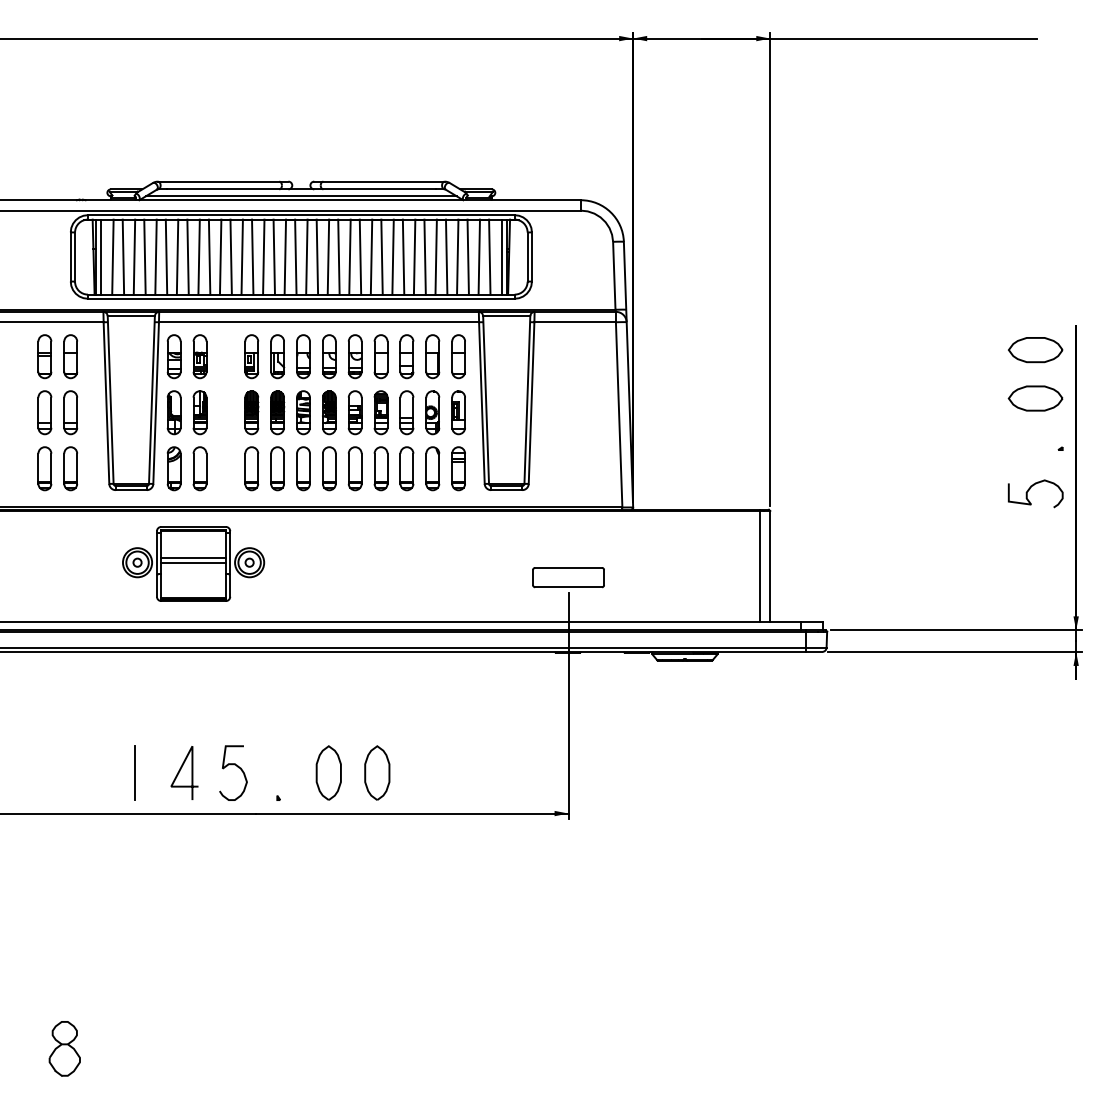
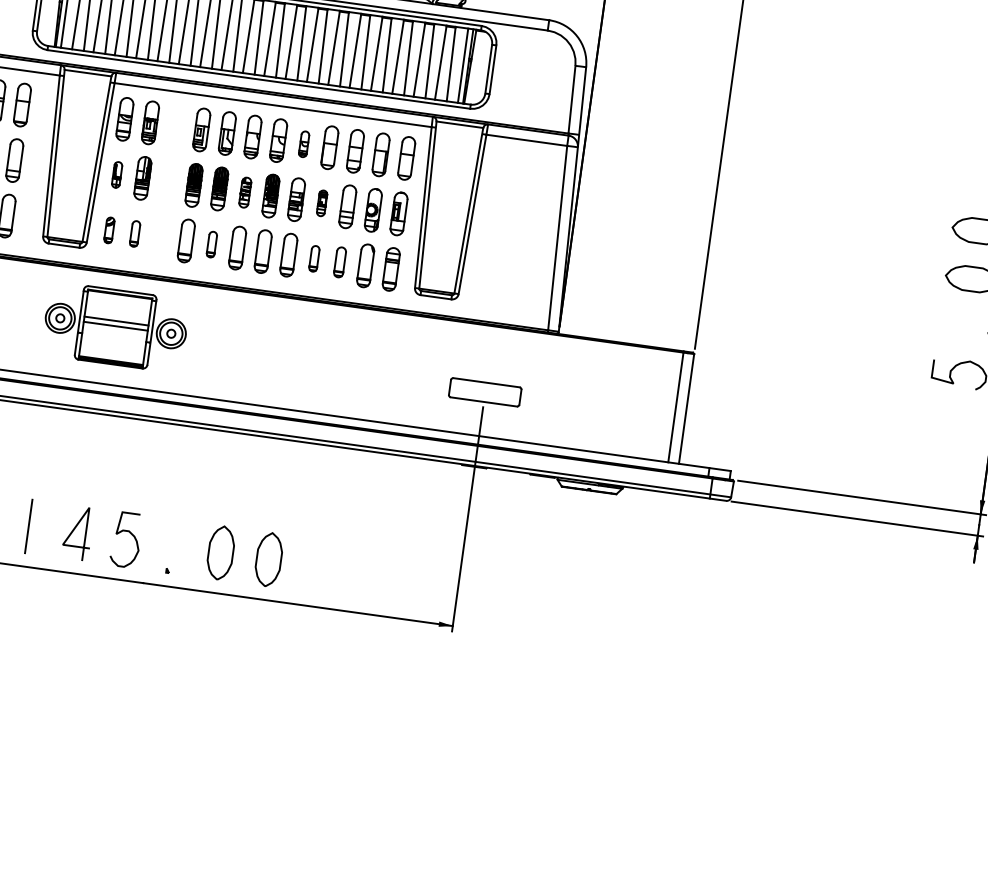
part: (354, 356) -> (303, 143), size x0.6
part: (173, 412) -> (116, 174), size x0.6
part: (303, 412) -> (245, 192), size x0.7
part: (380, 412) -> (321, 202), size x0.6
part: (173, 468) -> (108, 229), size x0.6
part: (199, 468) -> (134, 233), size x0.6
part: (277, 468) -> (211, 244), size x0.6
part: (380, 468) -> (313, 258), size x0.6
part: (406, 468) -> (339, 262), size x0.7

